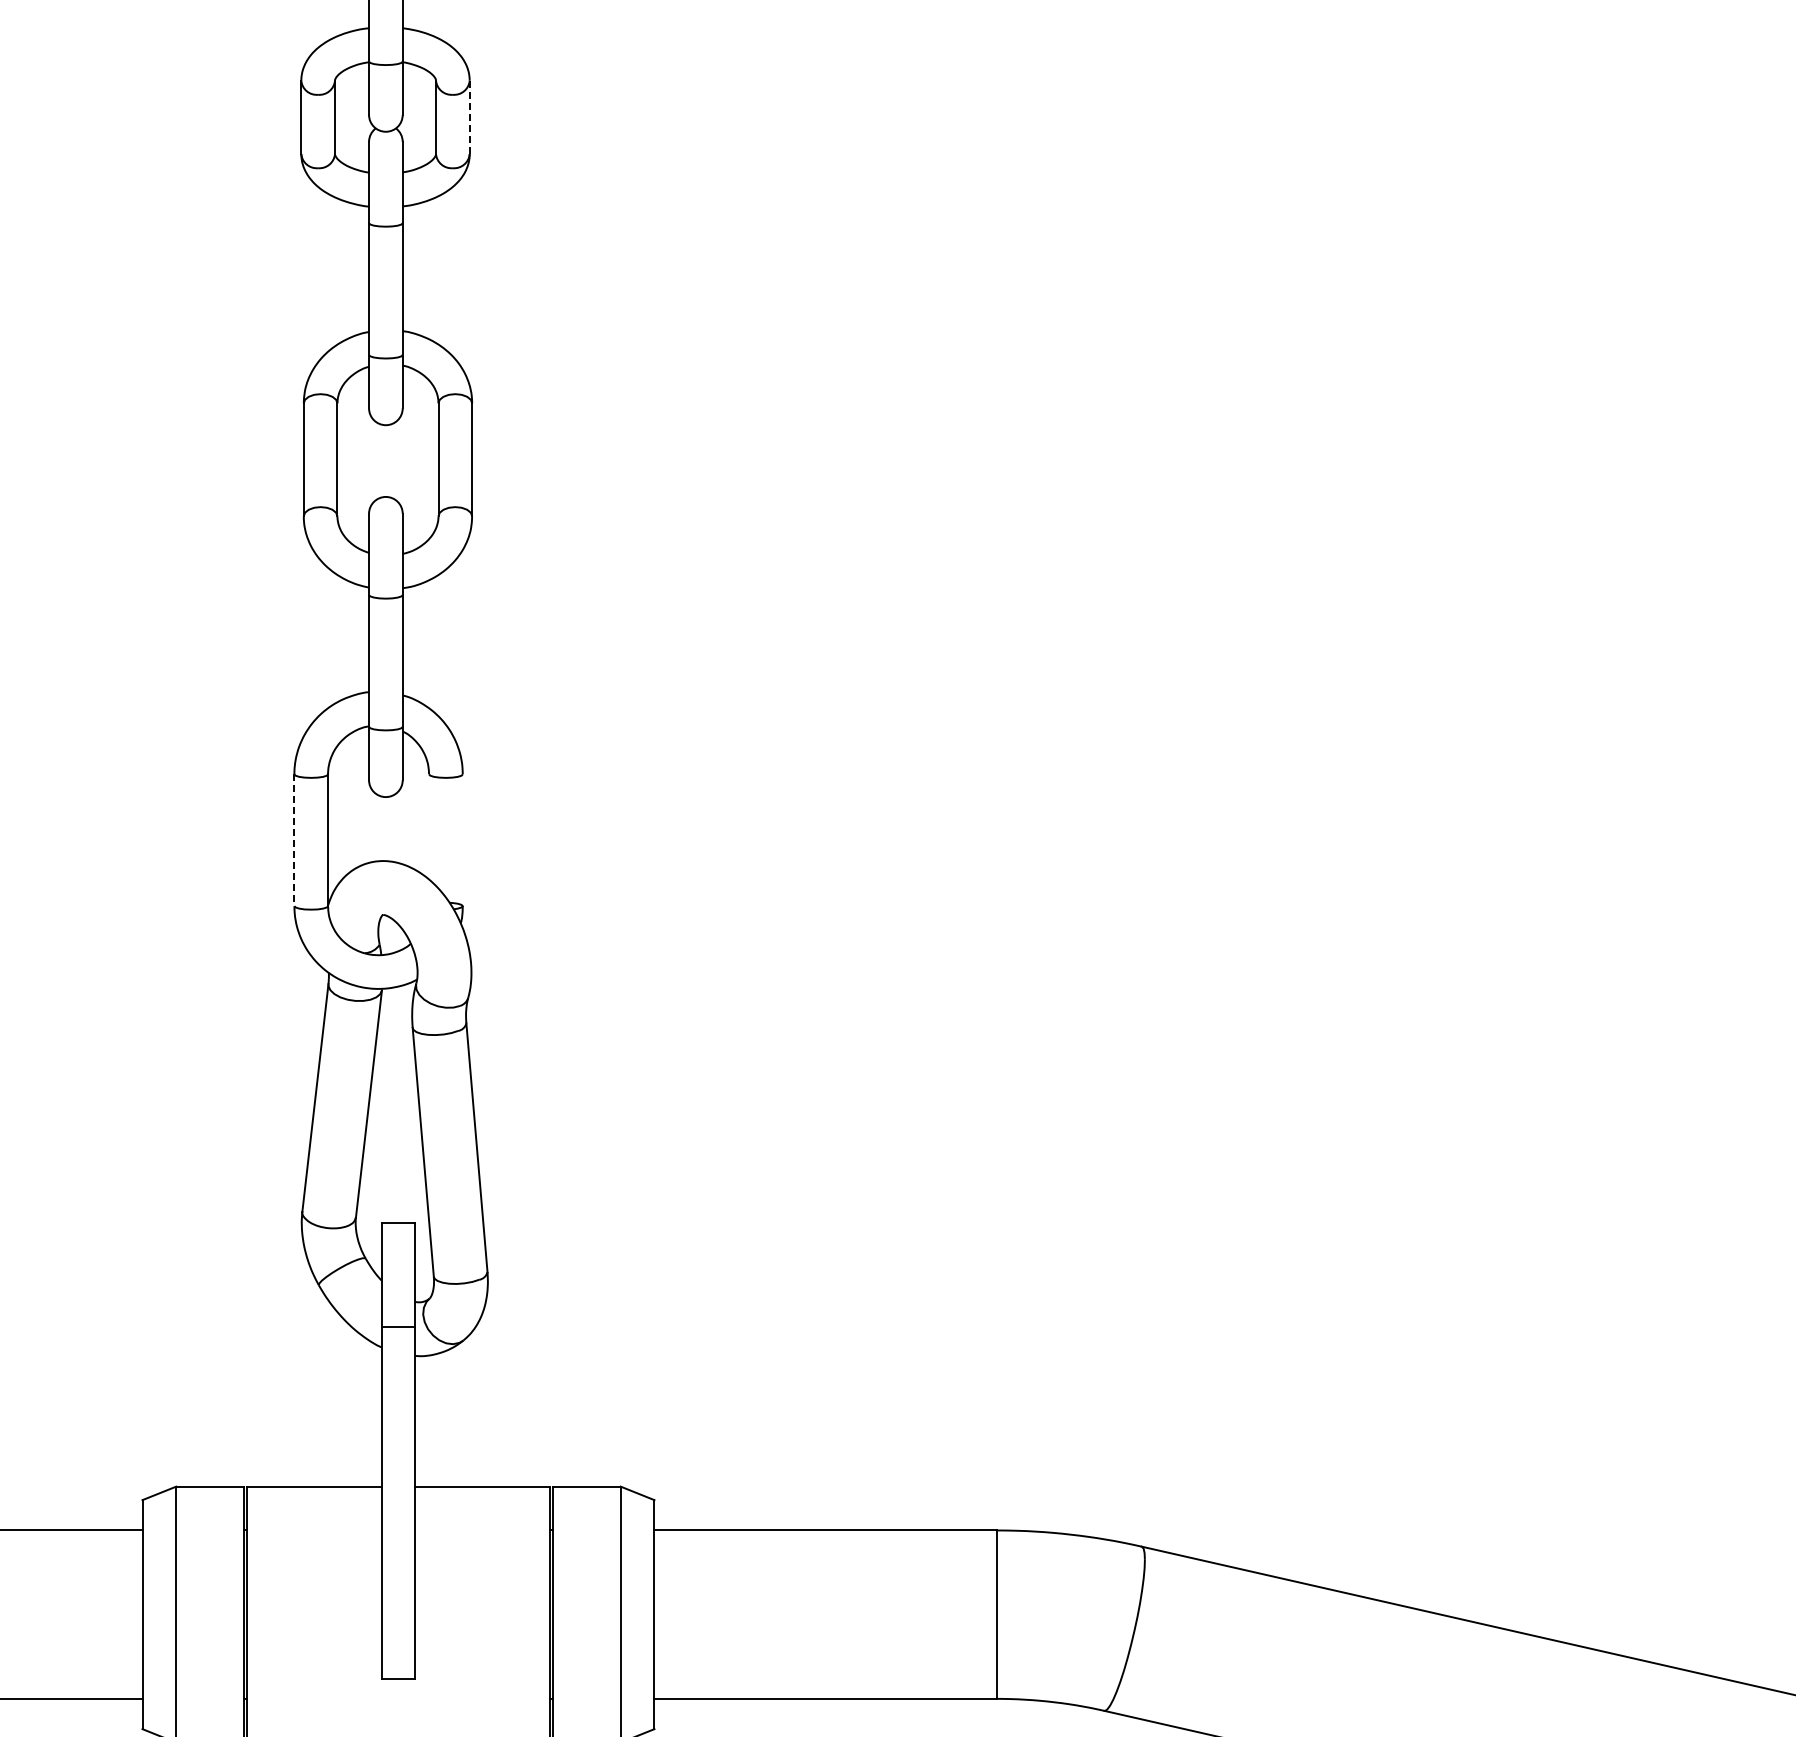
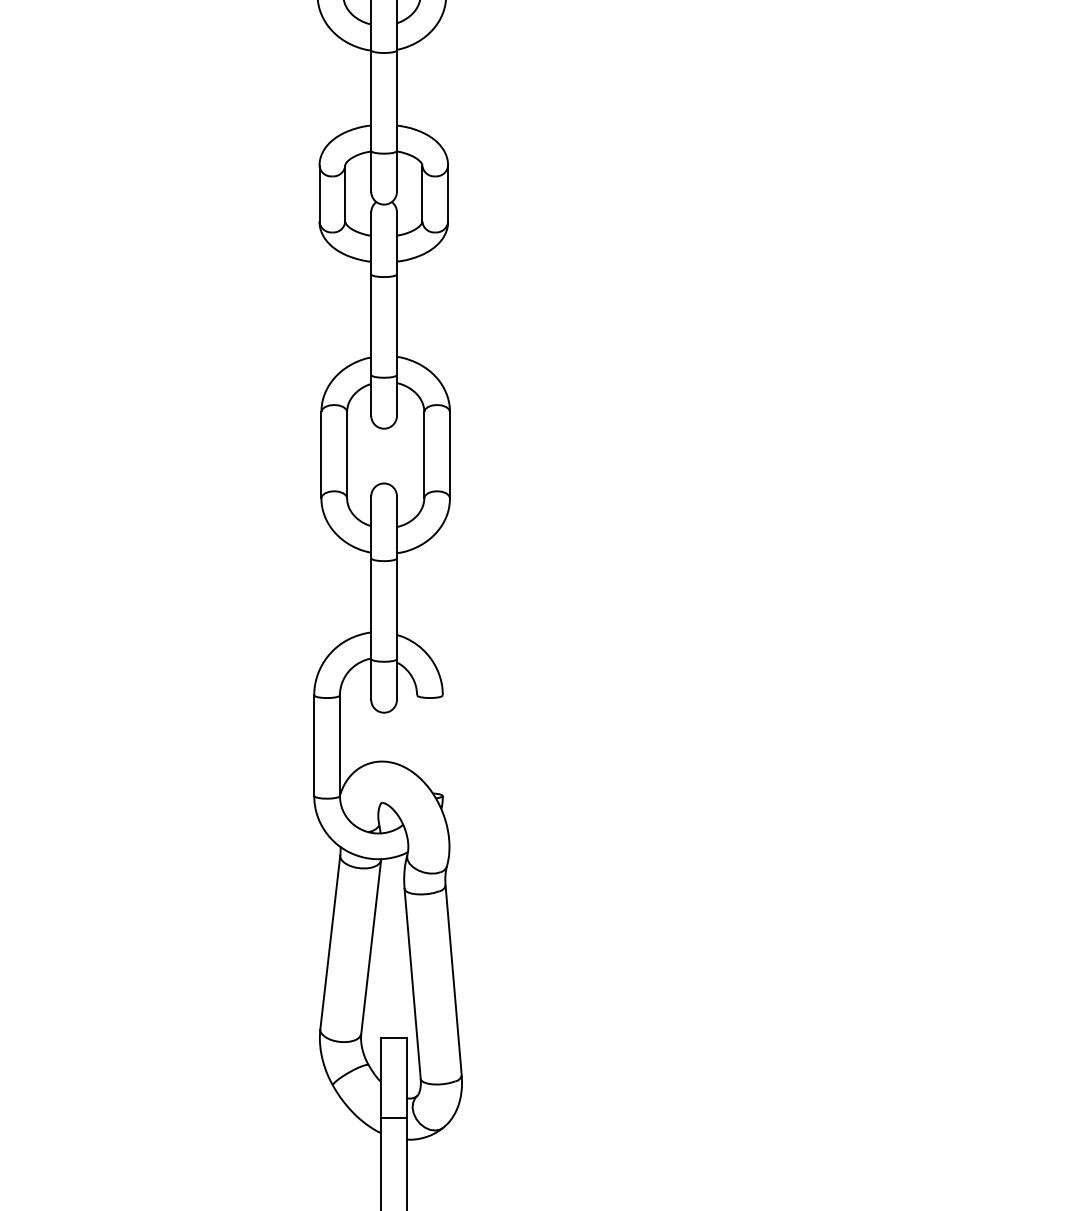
line: (469, 117) -> (447, 193), dashed -> solid
line: (294, 840) -> (314, 745), dashed -> solid

